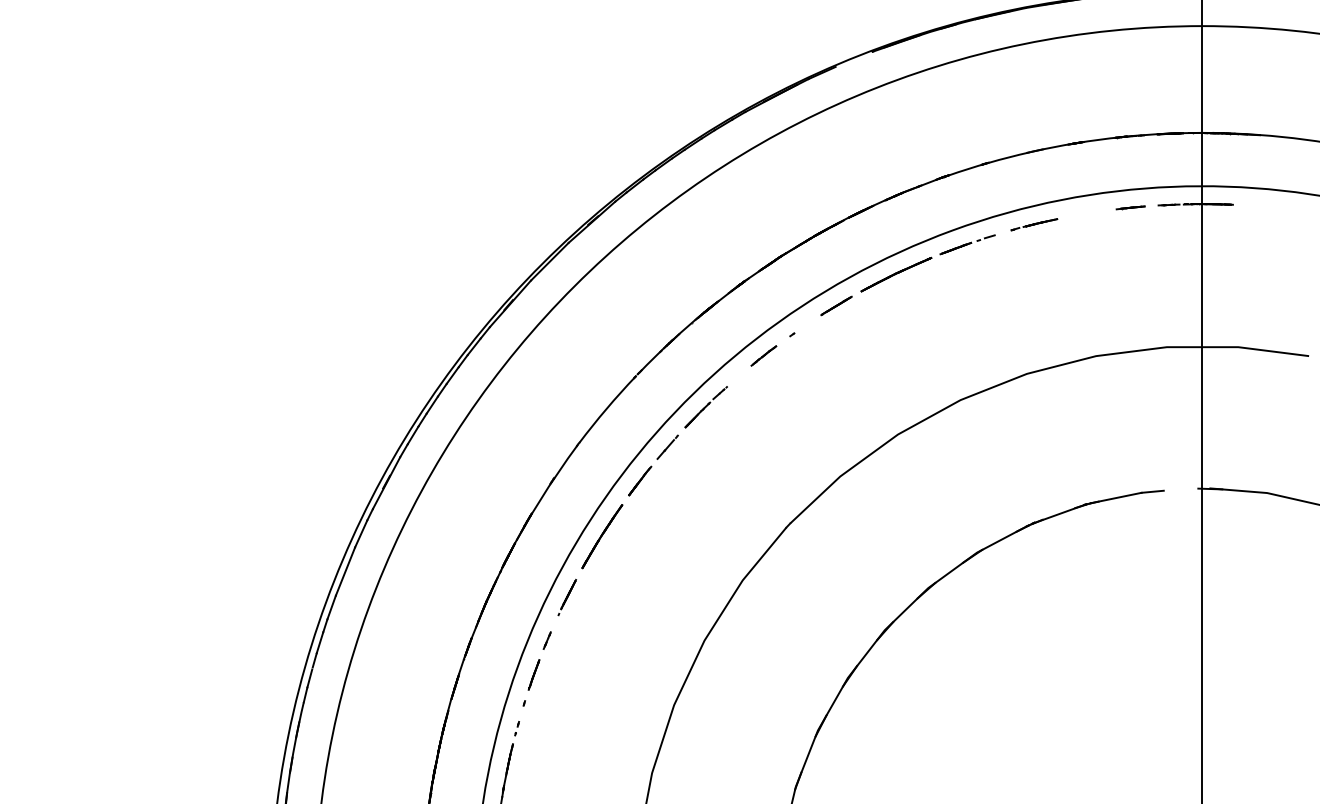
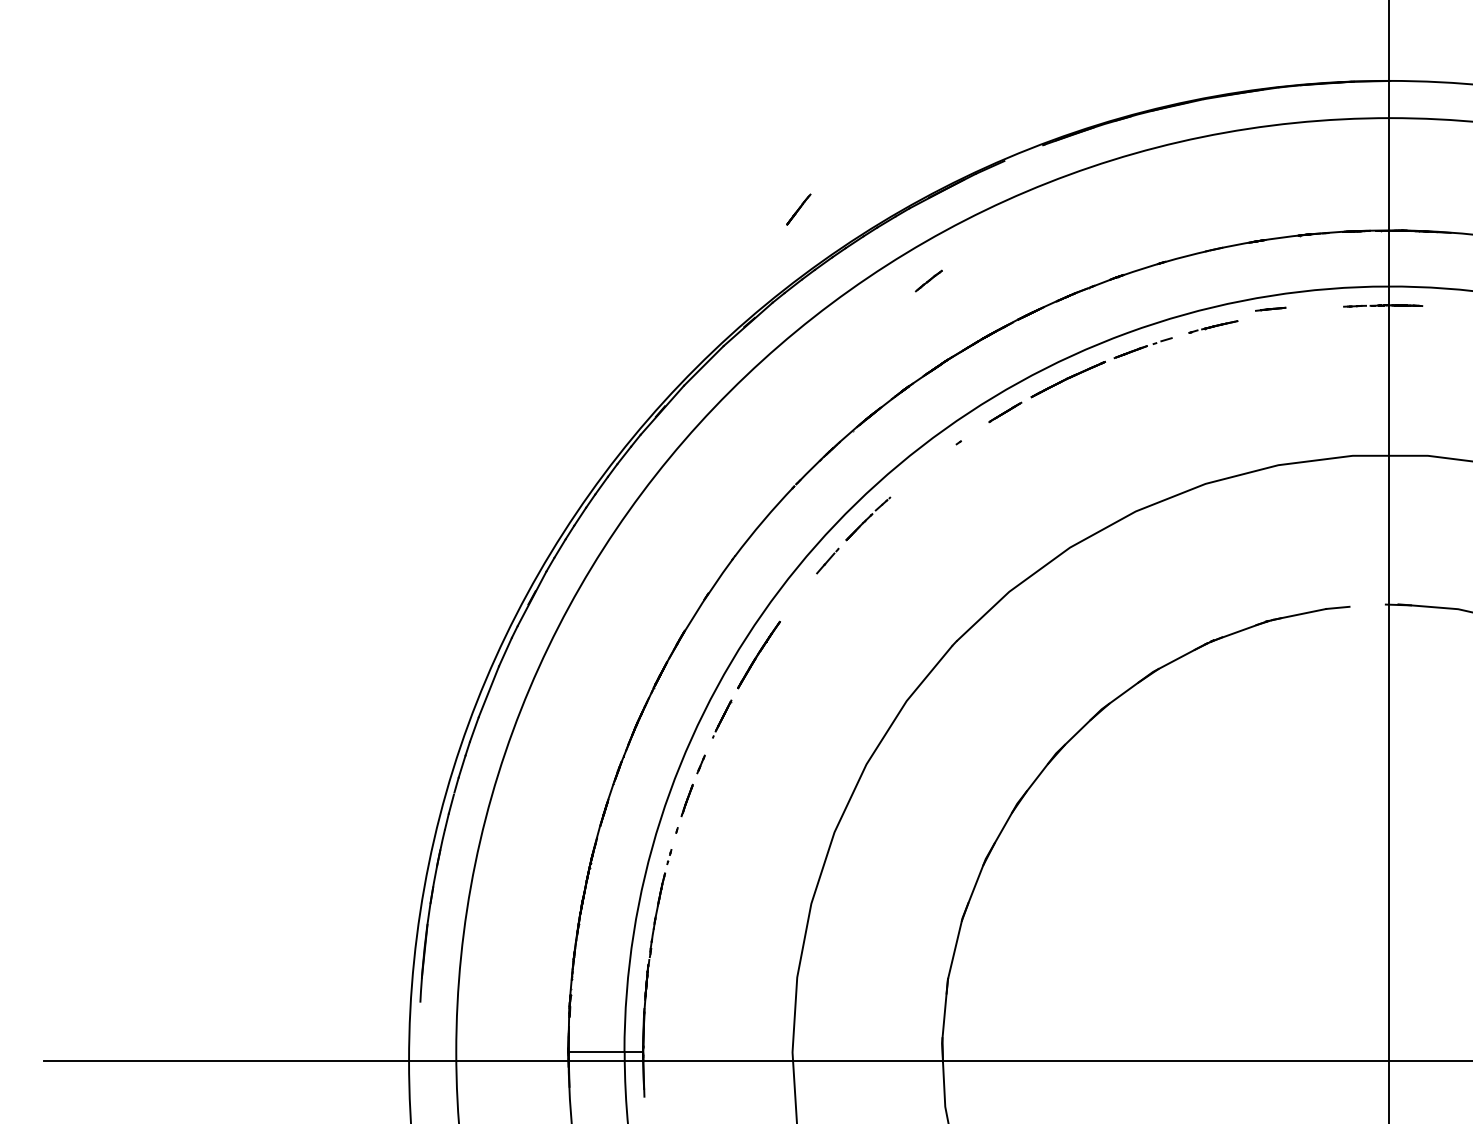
line: (1130, 207) -> (1270, 308), moved
line: (763, 355) -> (928, 280), moved
line: (639, 480) -> (798, 209), moved

